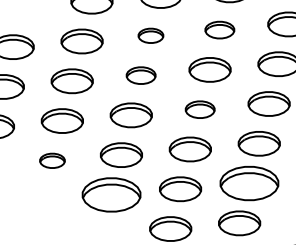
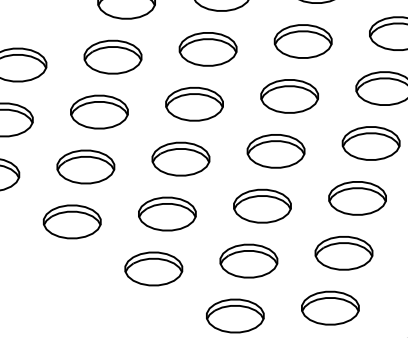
part: (219, 30) -> (302, 41), size x1.43
part: (150, 35) -> (207, 49), size x1.67
part: (141, 75) -> (194, 104), size x1.43
part: (199, 109) -> (275, 151), size x1.43
part: (51, 160) -> (71, 221), size x1.67
part: (249, 183) -> (343, 253), size x0.71
part: (111, 194) -> (153, 268), size x0.71

